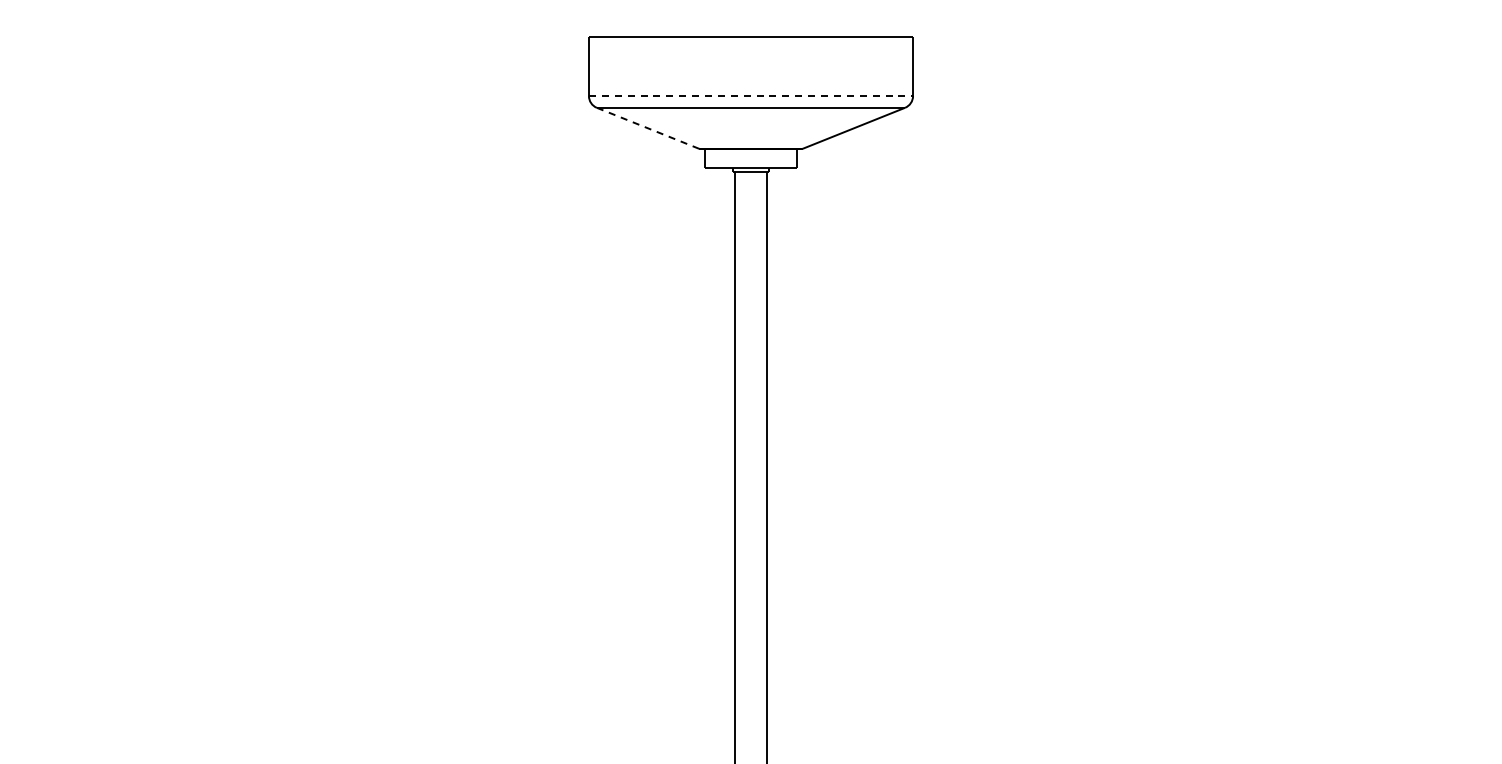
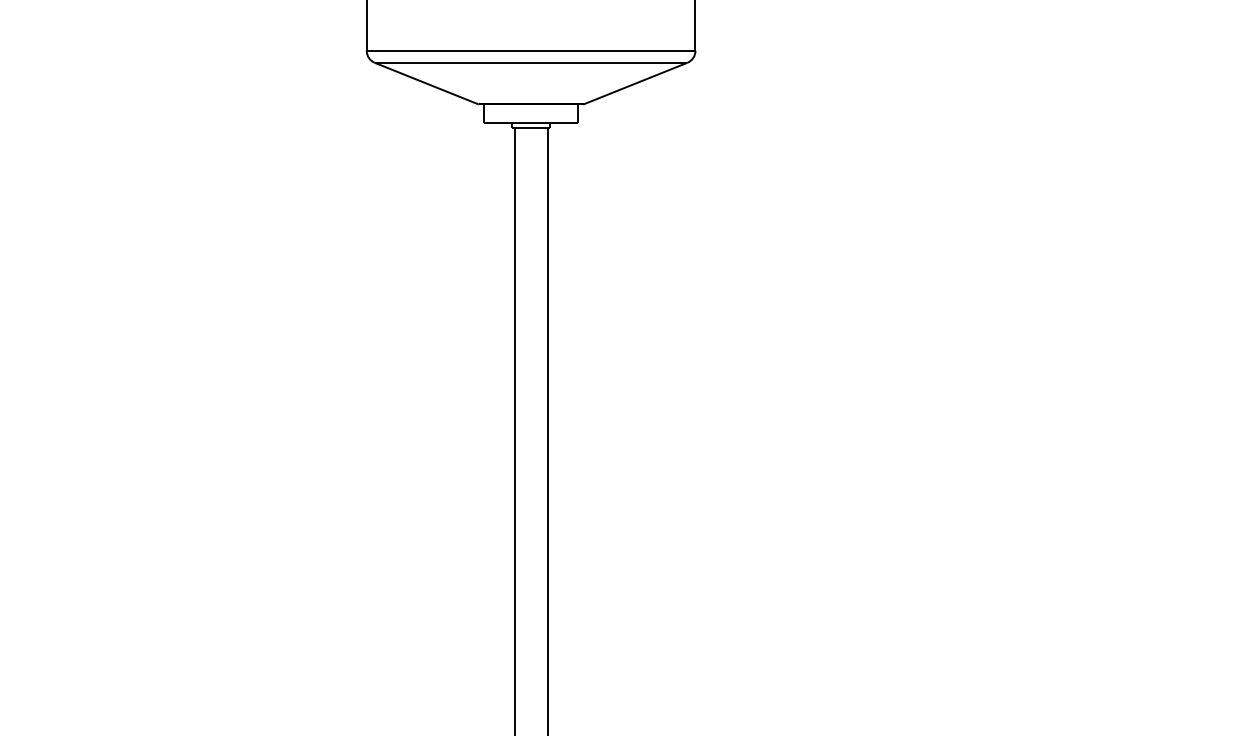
line: (751, 96) -> (531, 51), dashed -> solid
line: (648, 128) -> (427, 83), dashed -> solid

